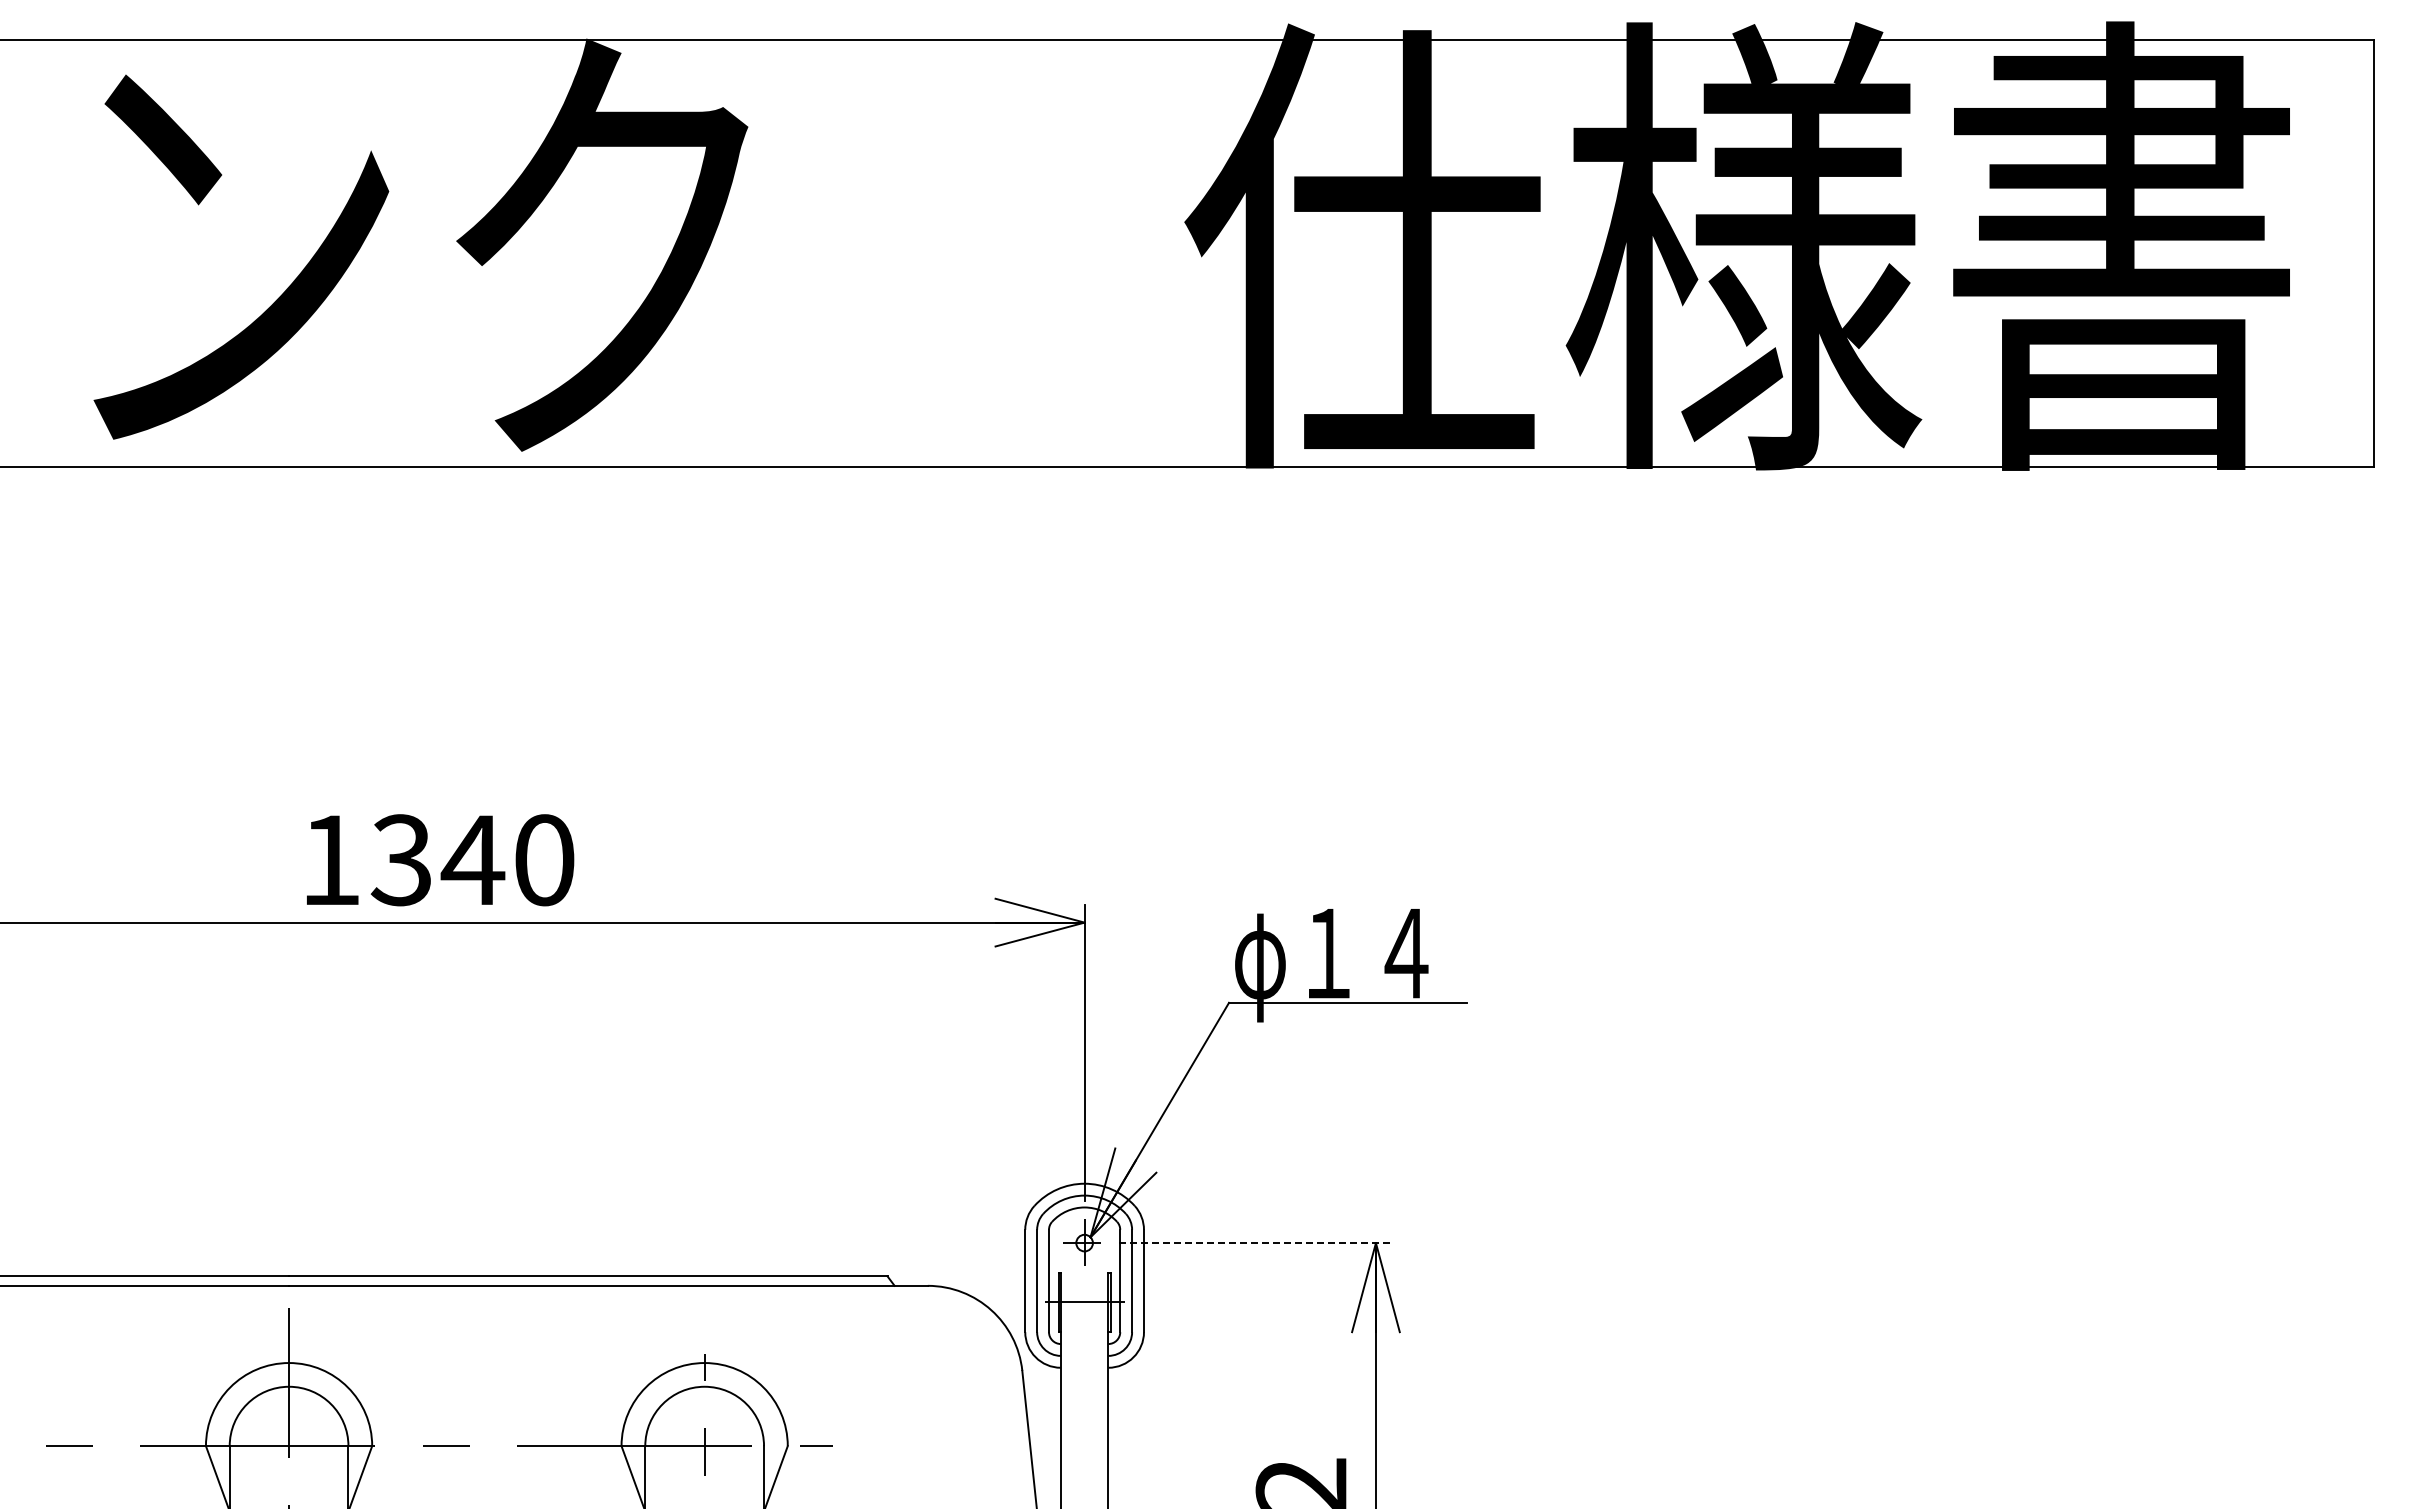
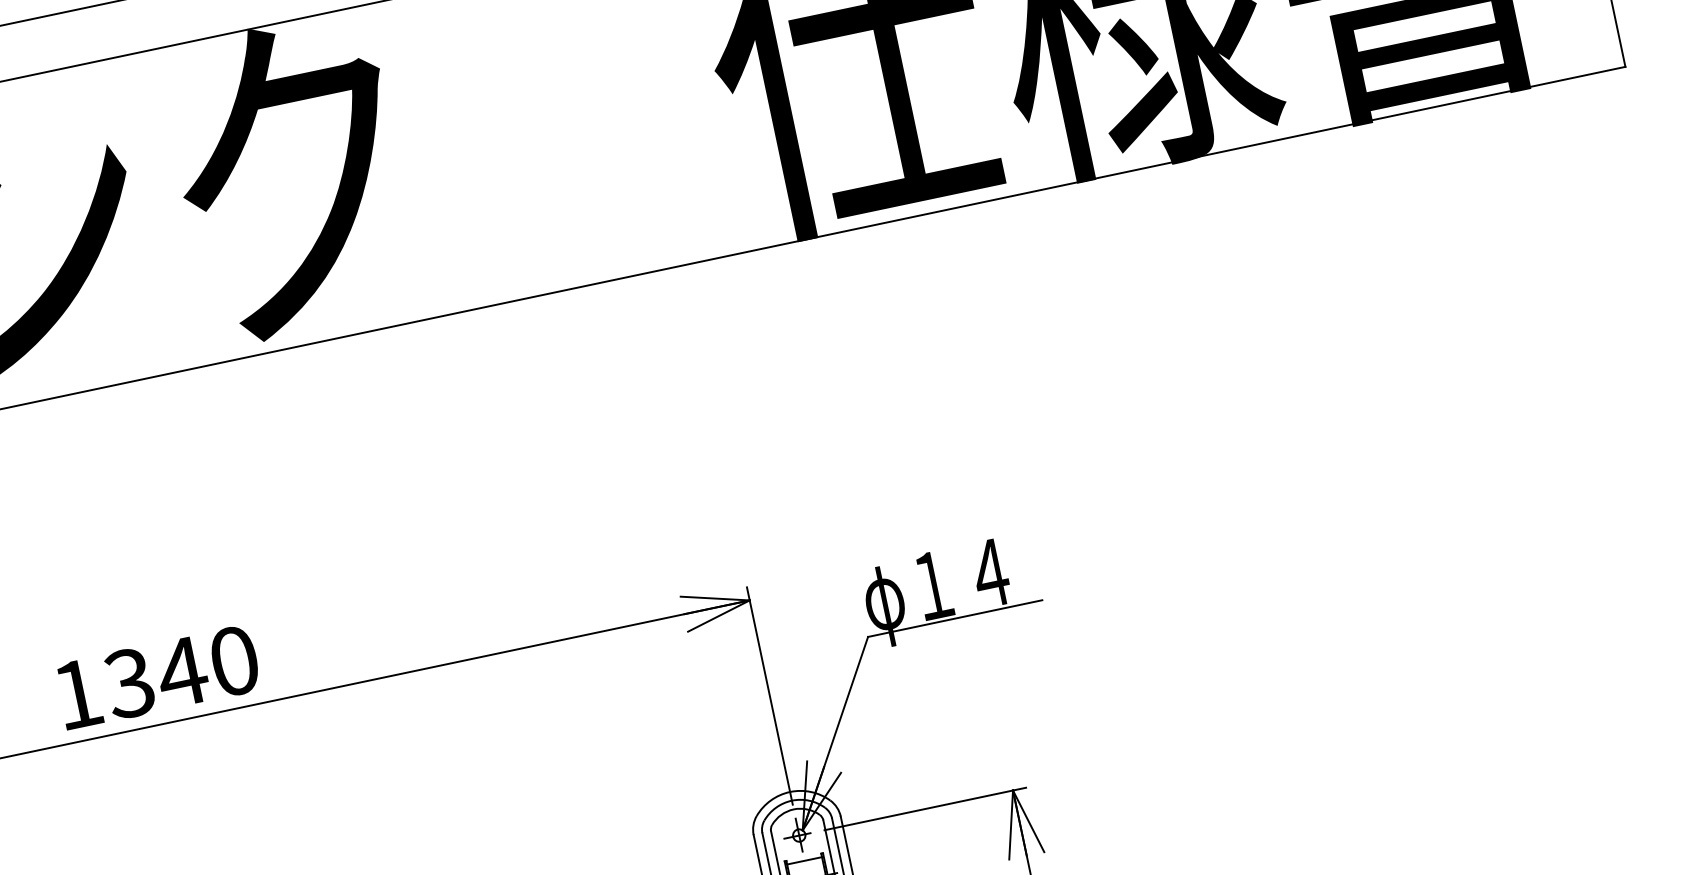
text: (440, 860) -> (158, 677), moved
line: (1256, 1243) -> (925, 809), dashed -> solid
line: (1084, 1277) -> (804, 860), added

